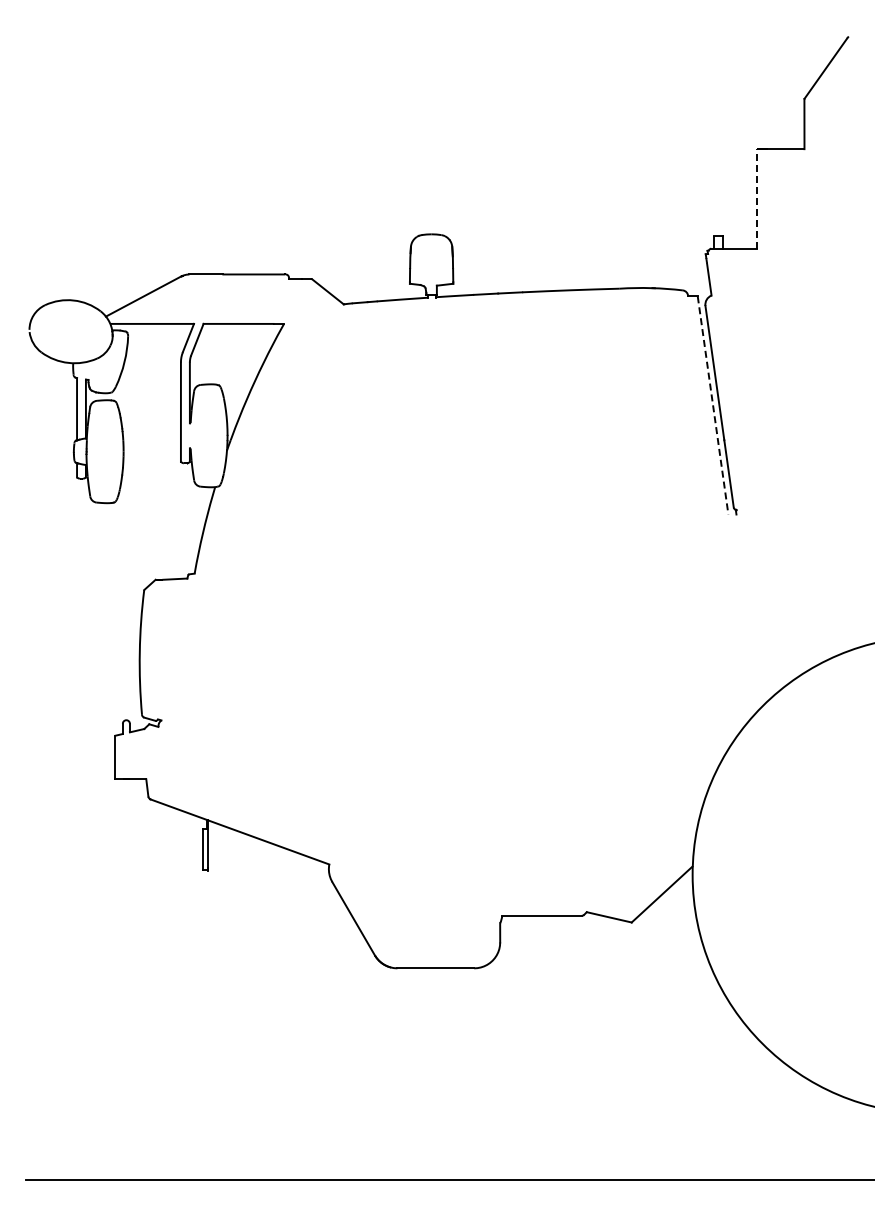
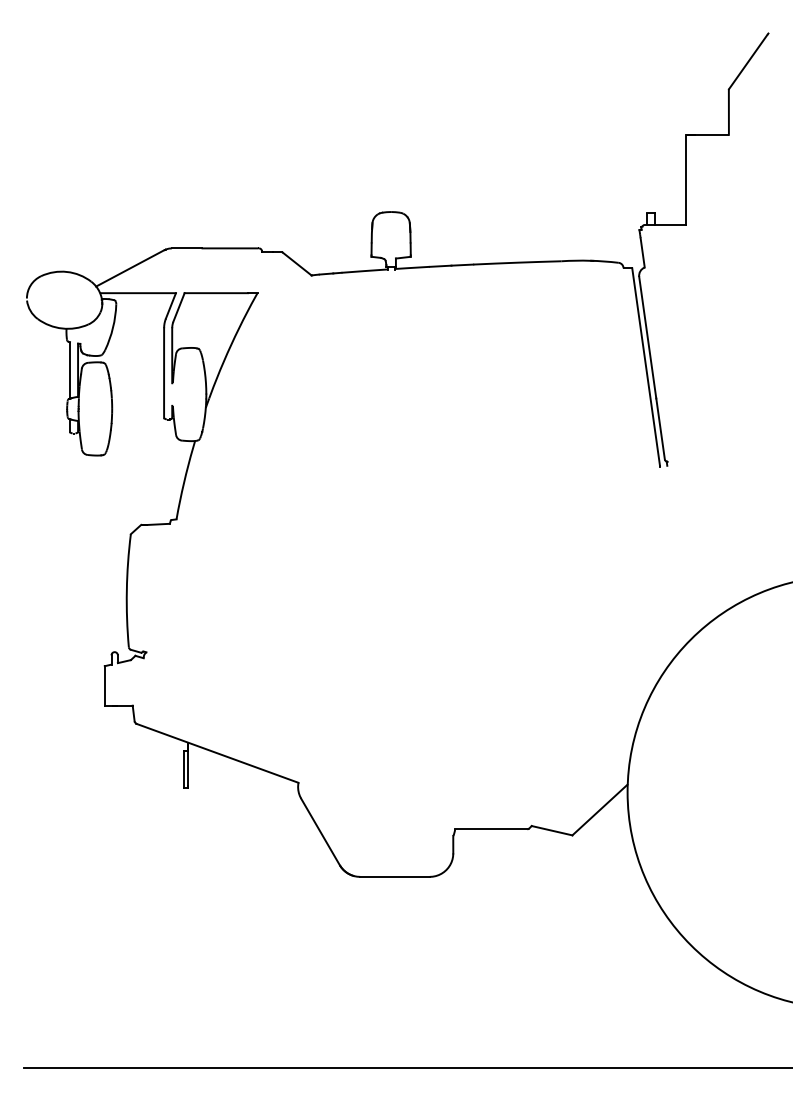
line: (757, 198) -> (686, 179), dashed -> solid
line: (713, 405) -> (646, 367), dashed -> solid

